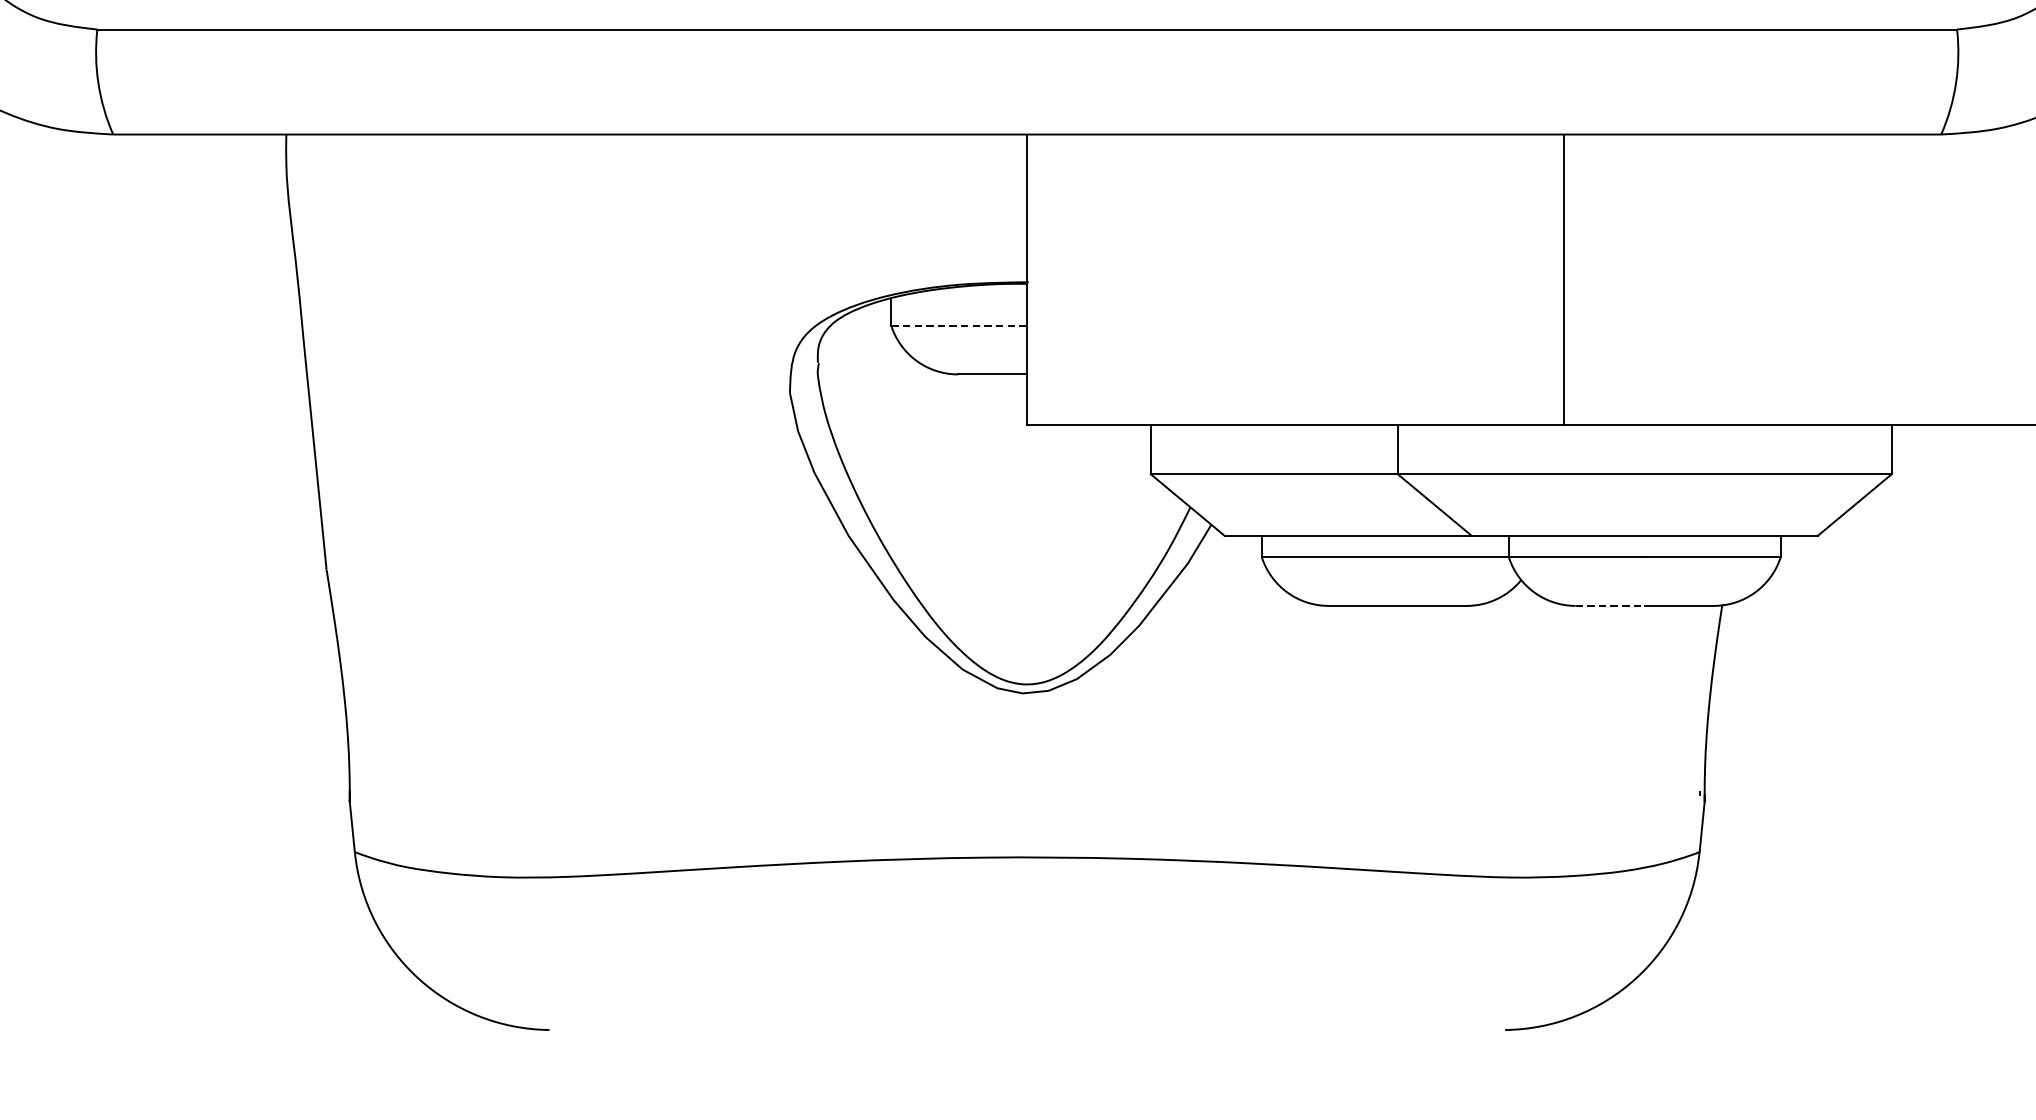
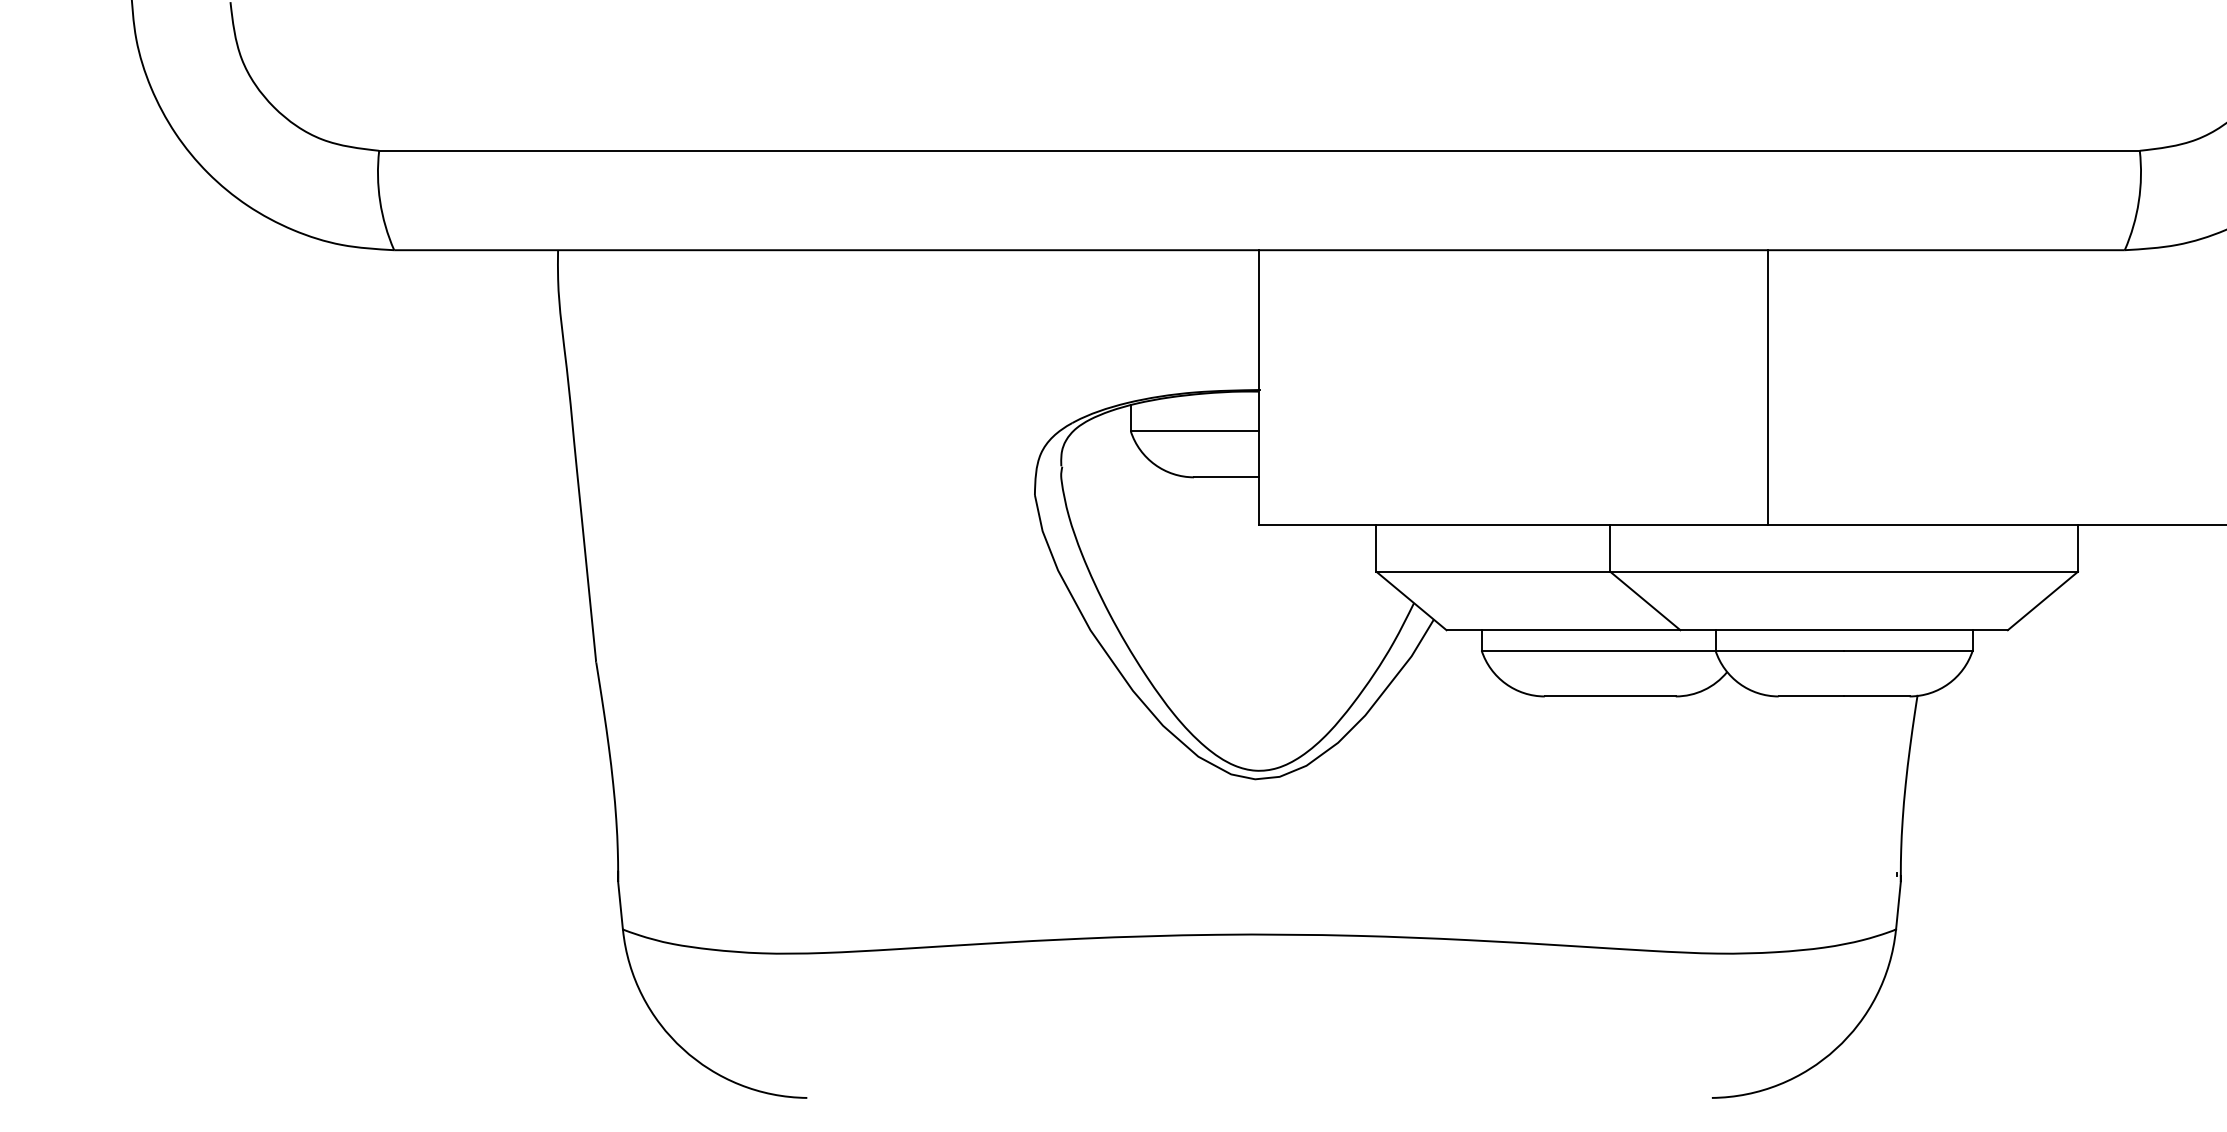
line: (959, 326) -> (1195, 431), dashed -> solid
line: (1610, 605) -> (1811, 696), dashed -> solid

